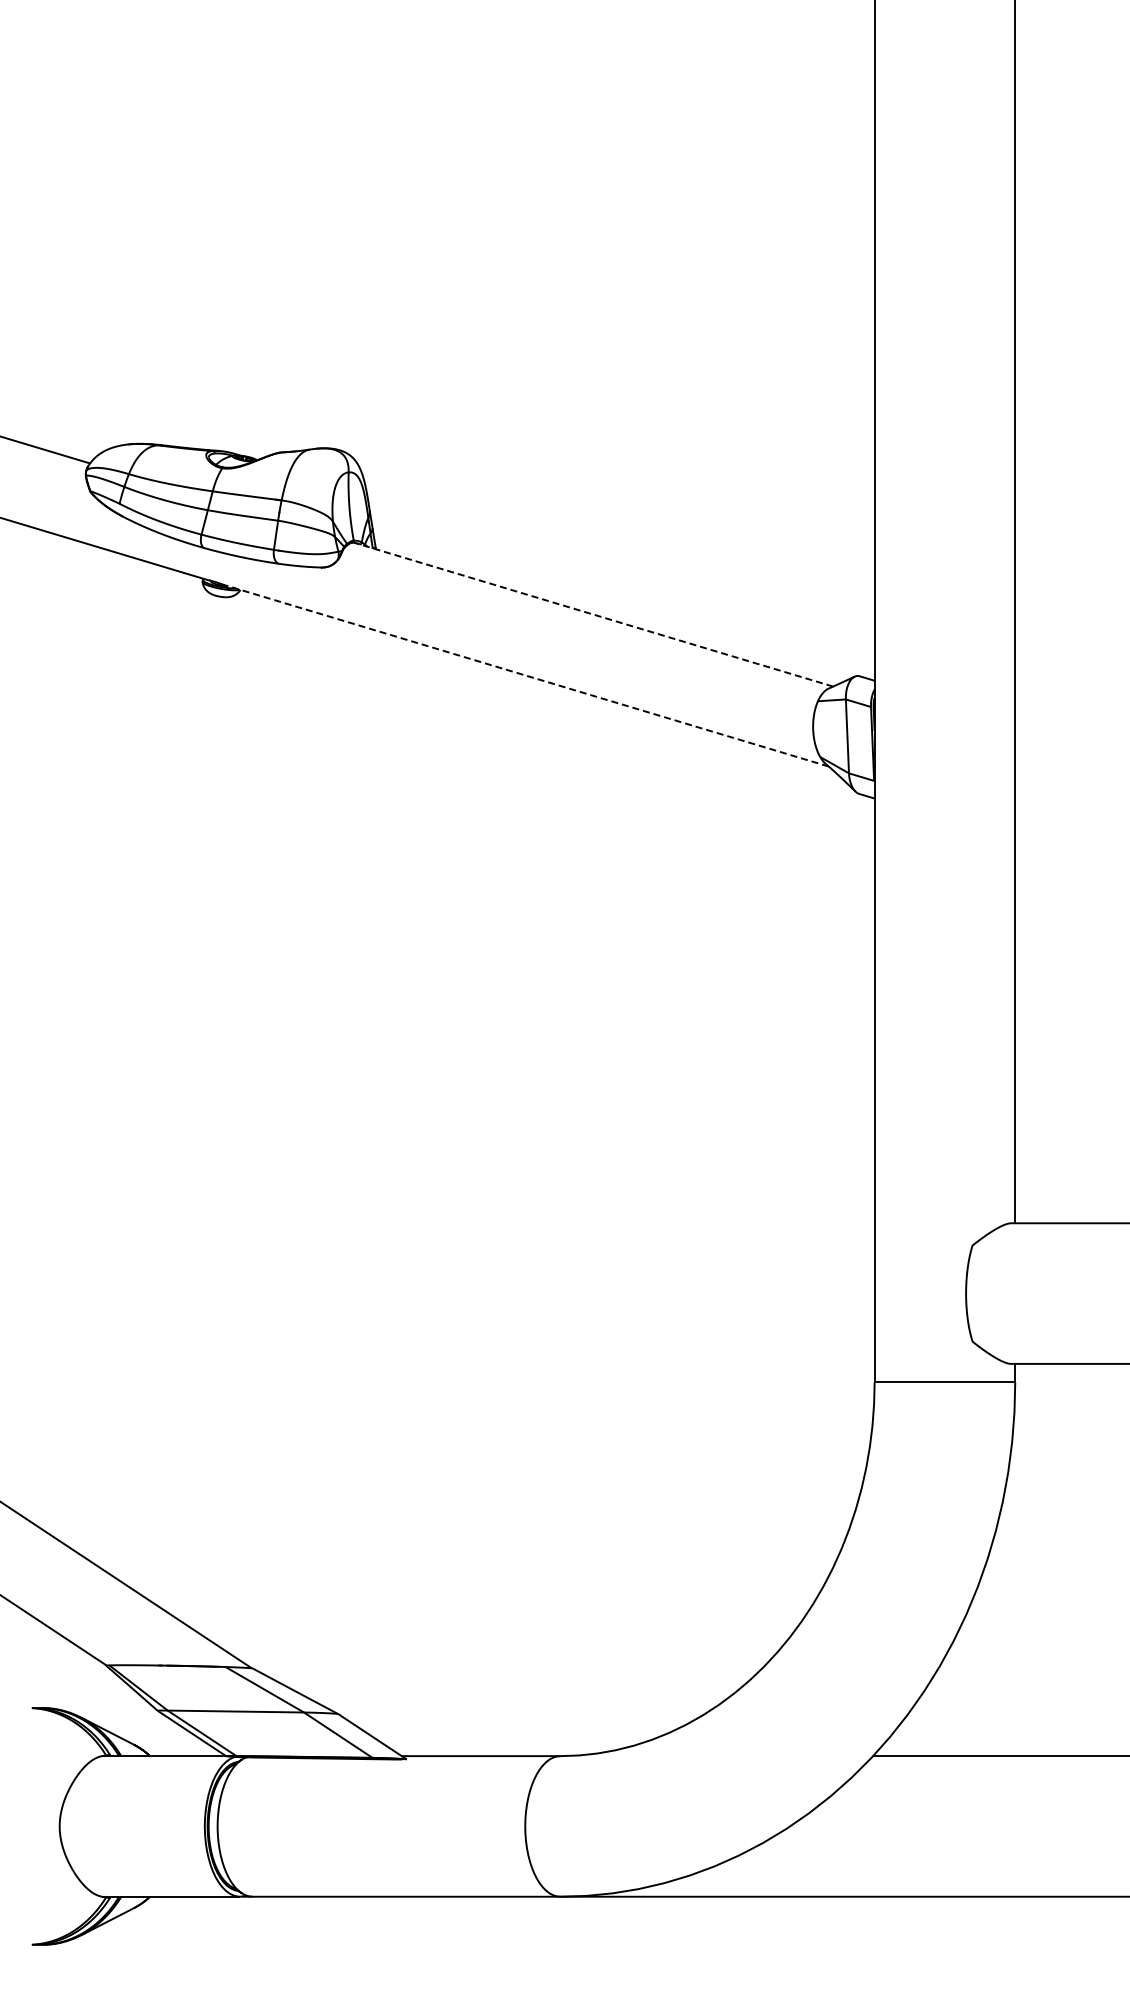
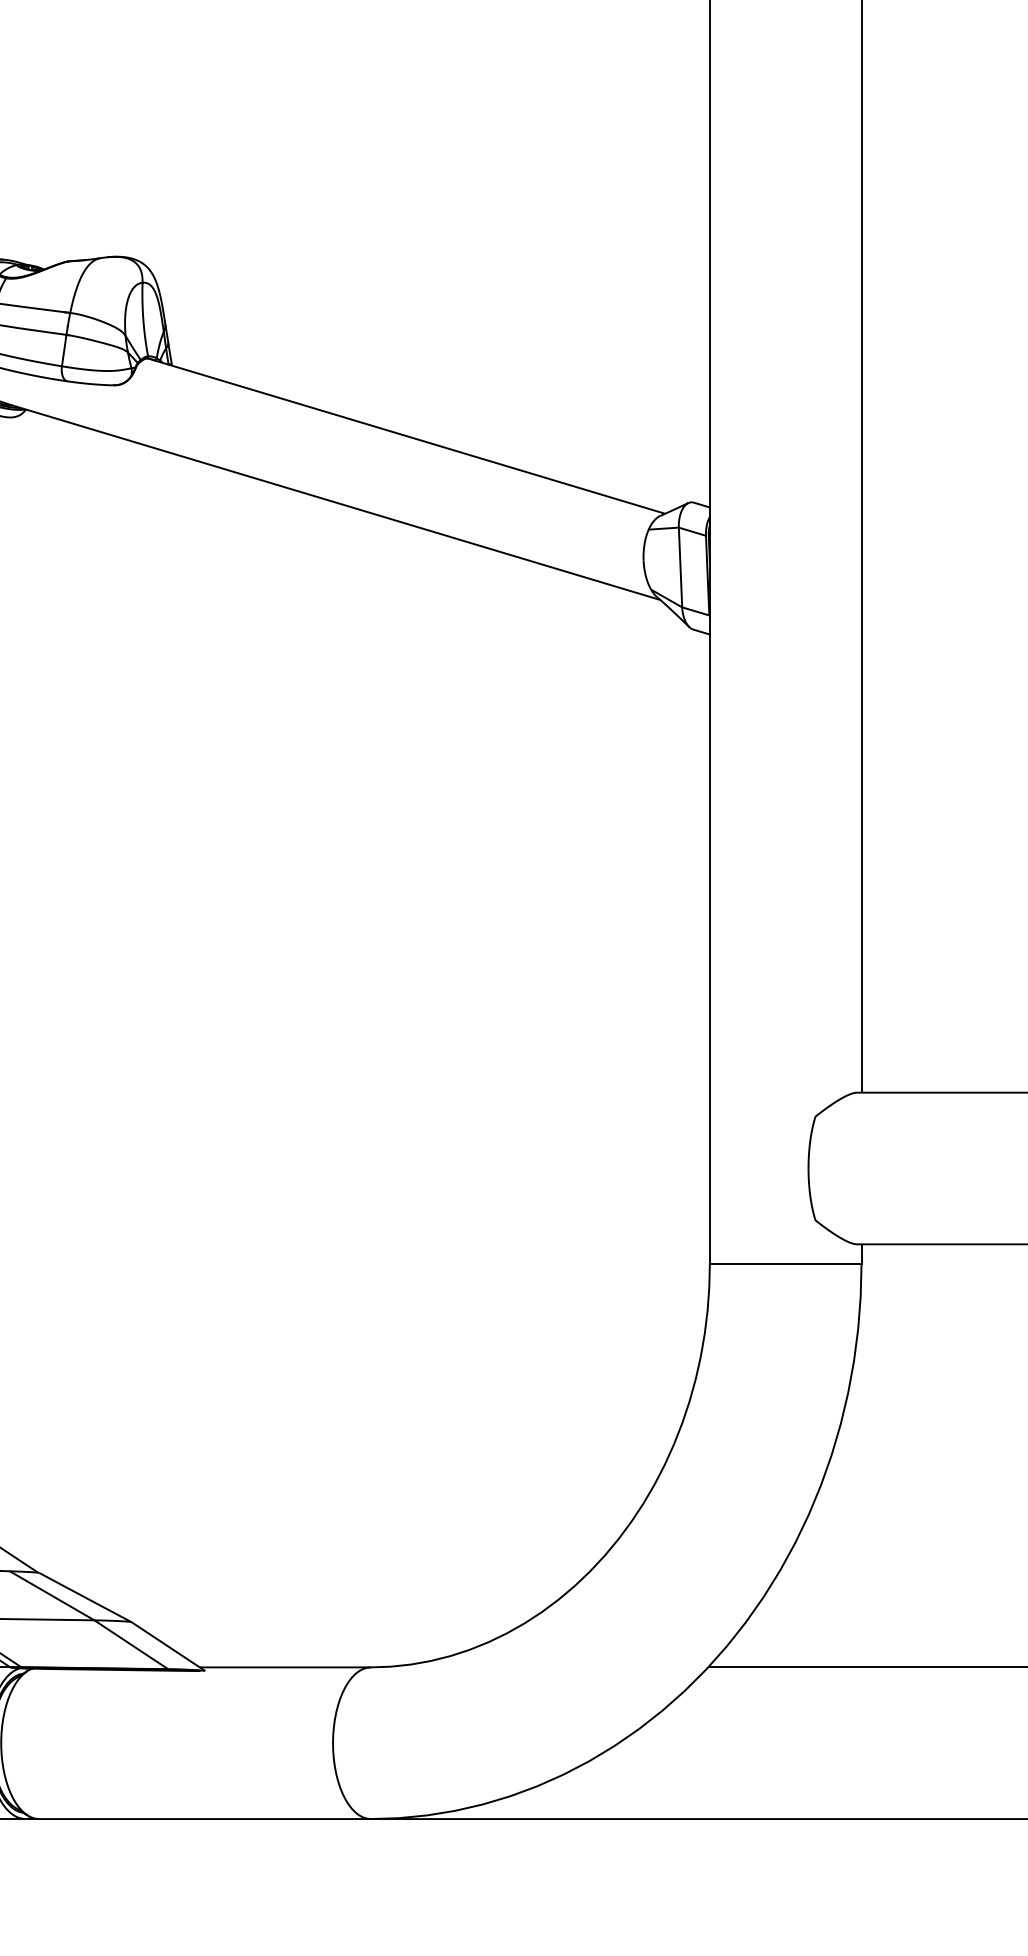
line: (593, 614) -> (406, 436), dashed -> solid
line: (527, 676) -> (335, 502), dashed -> solid

